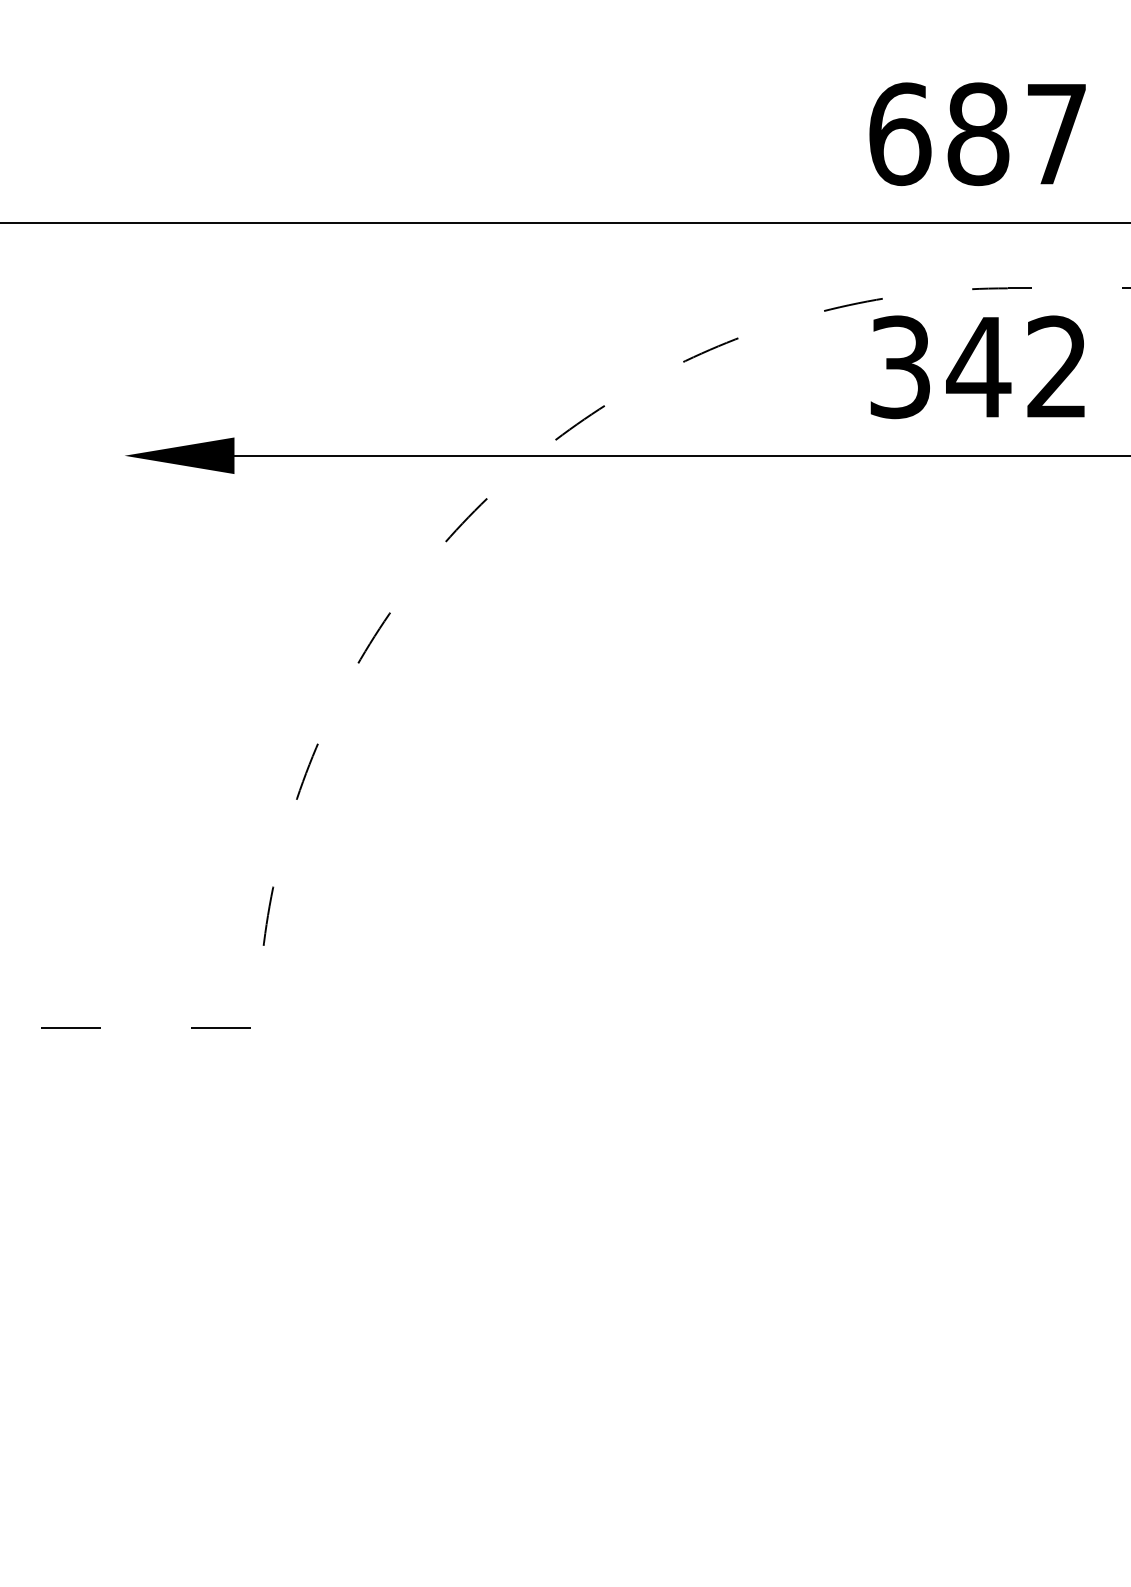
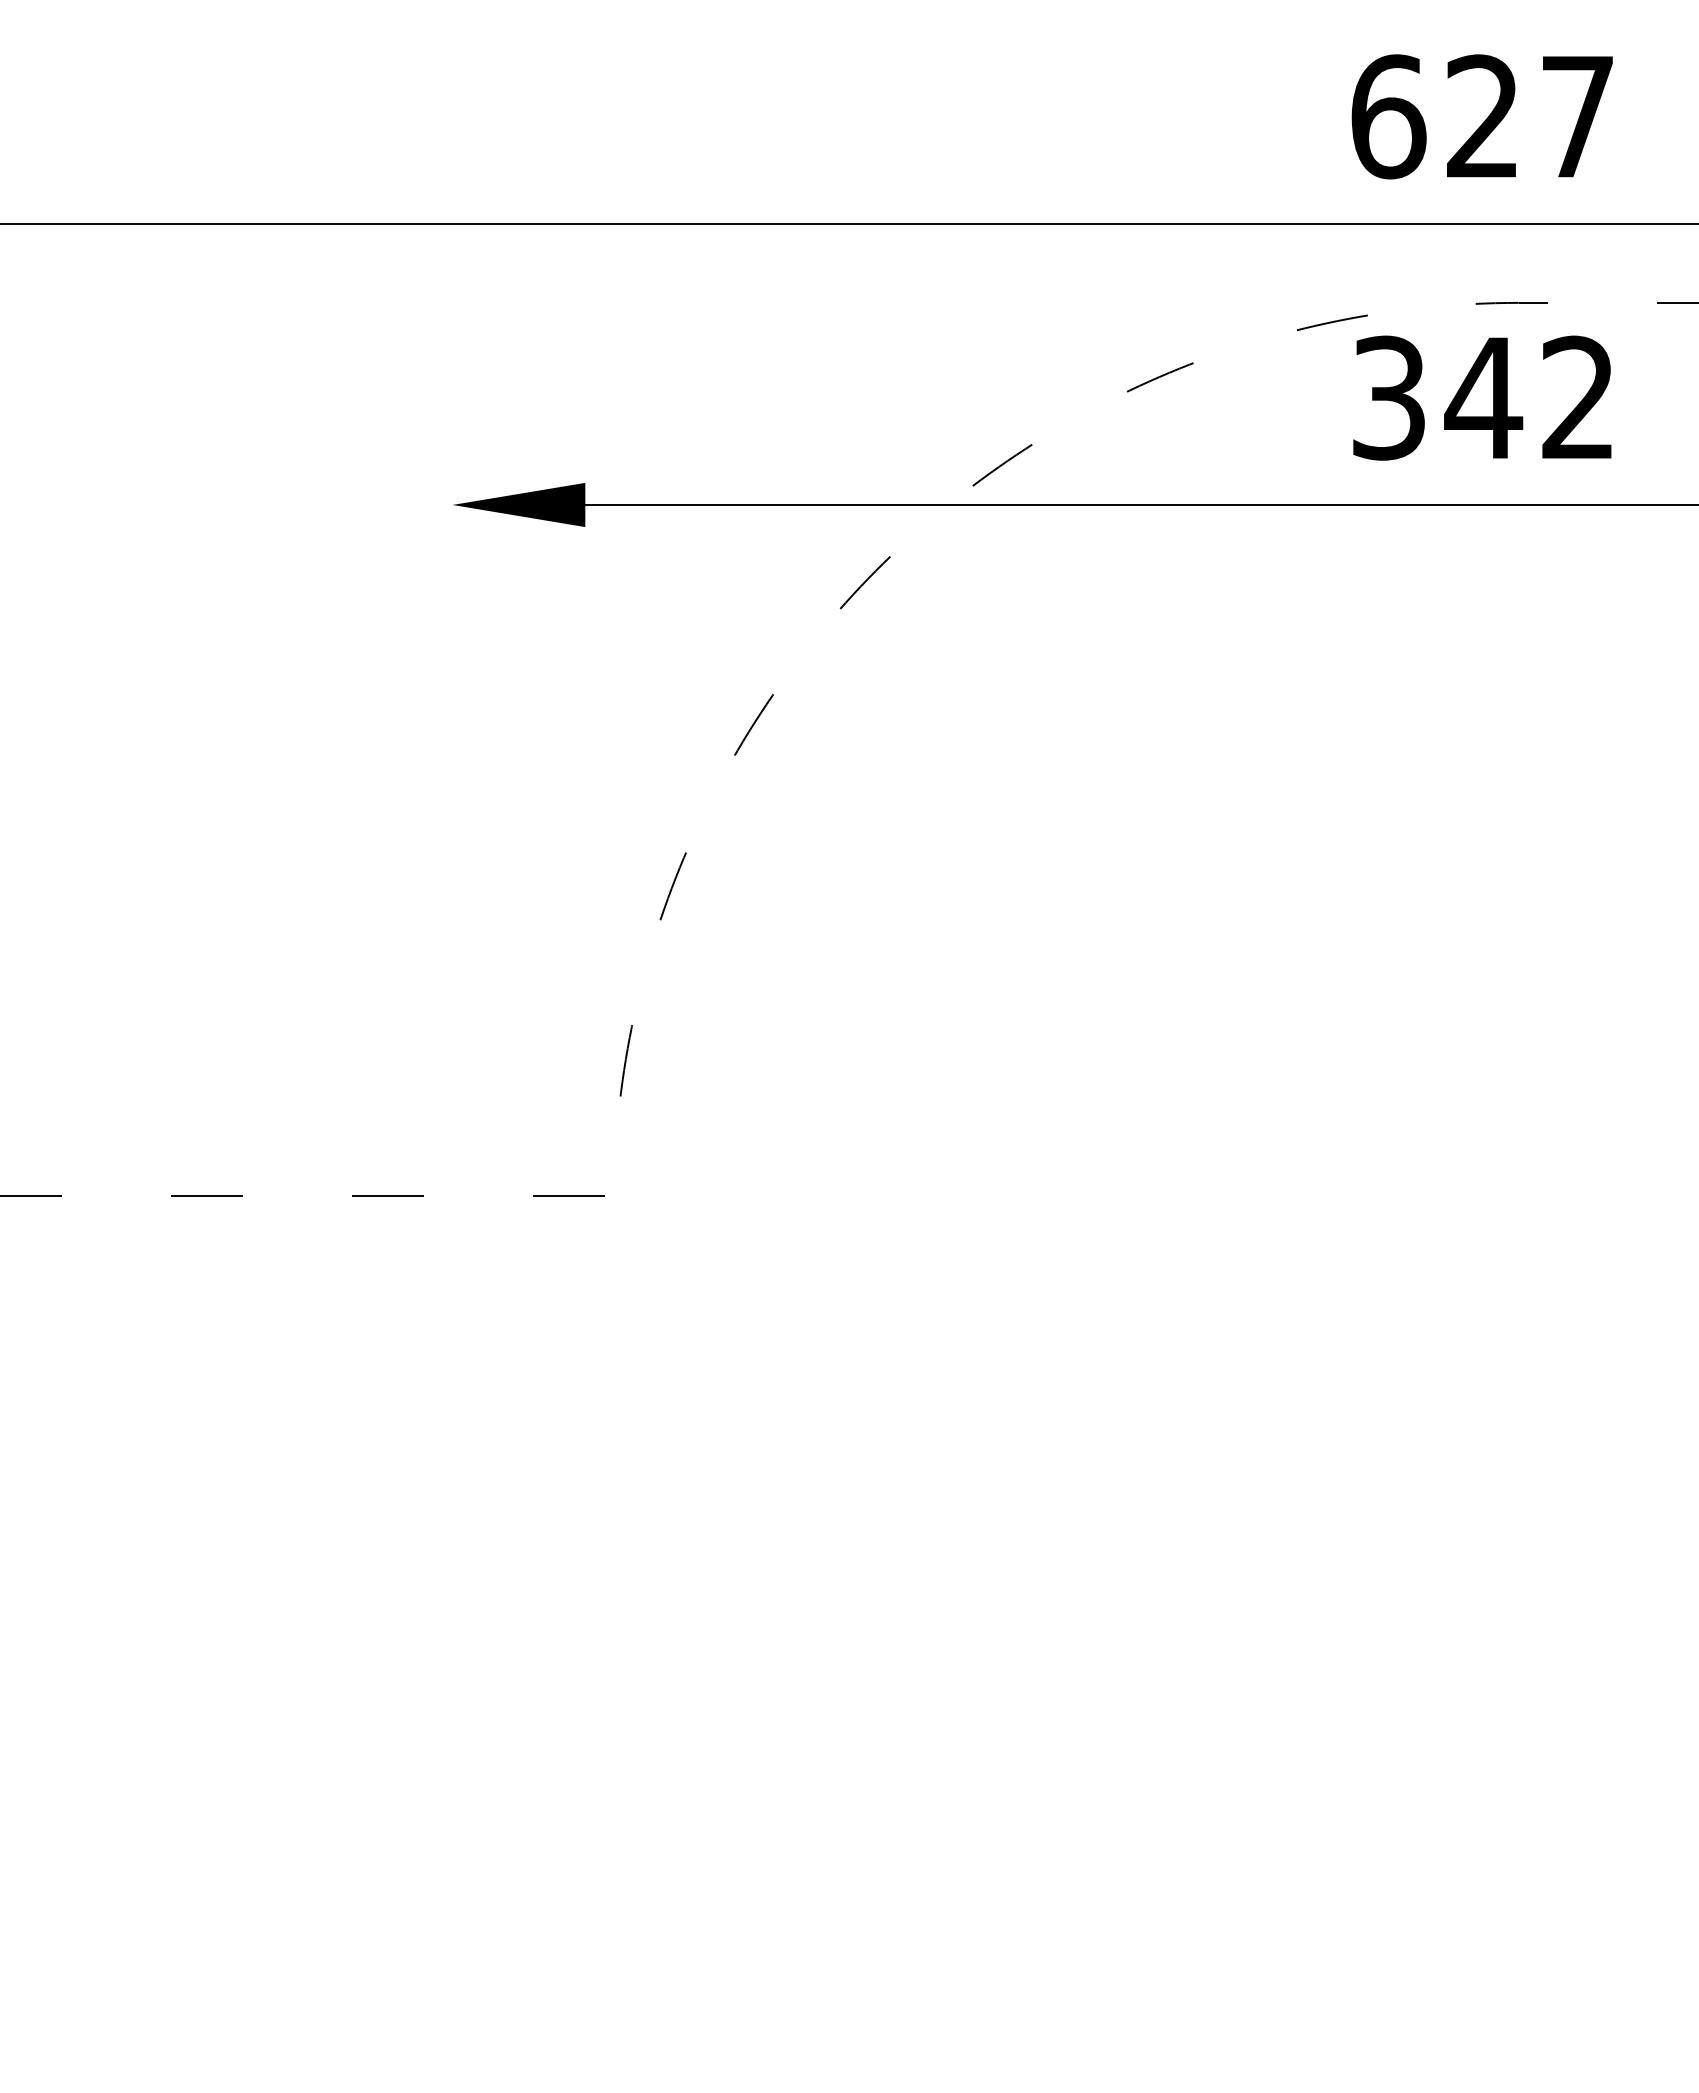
text: (978, 133) -> (1483, 116), 687 -> 627

